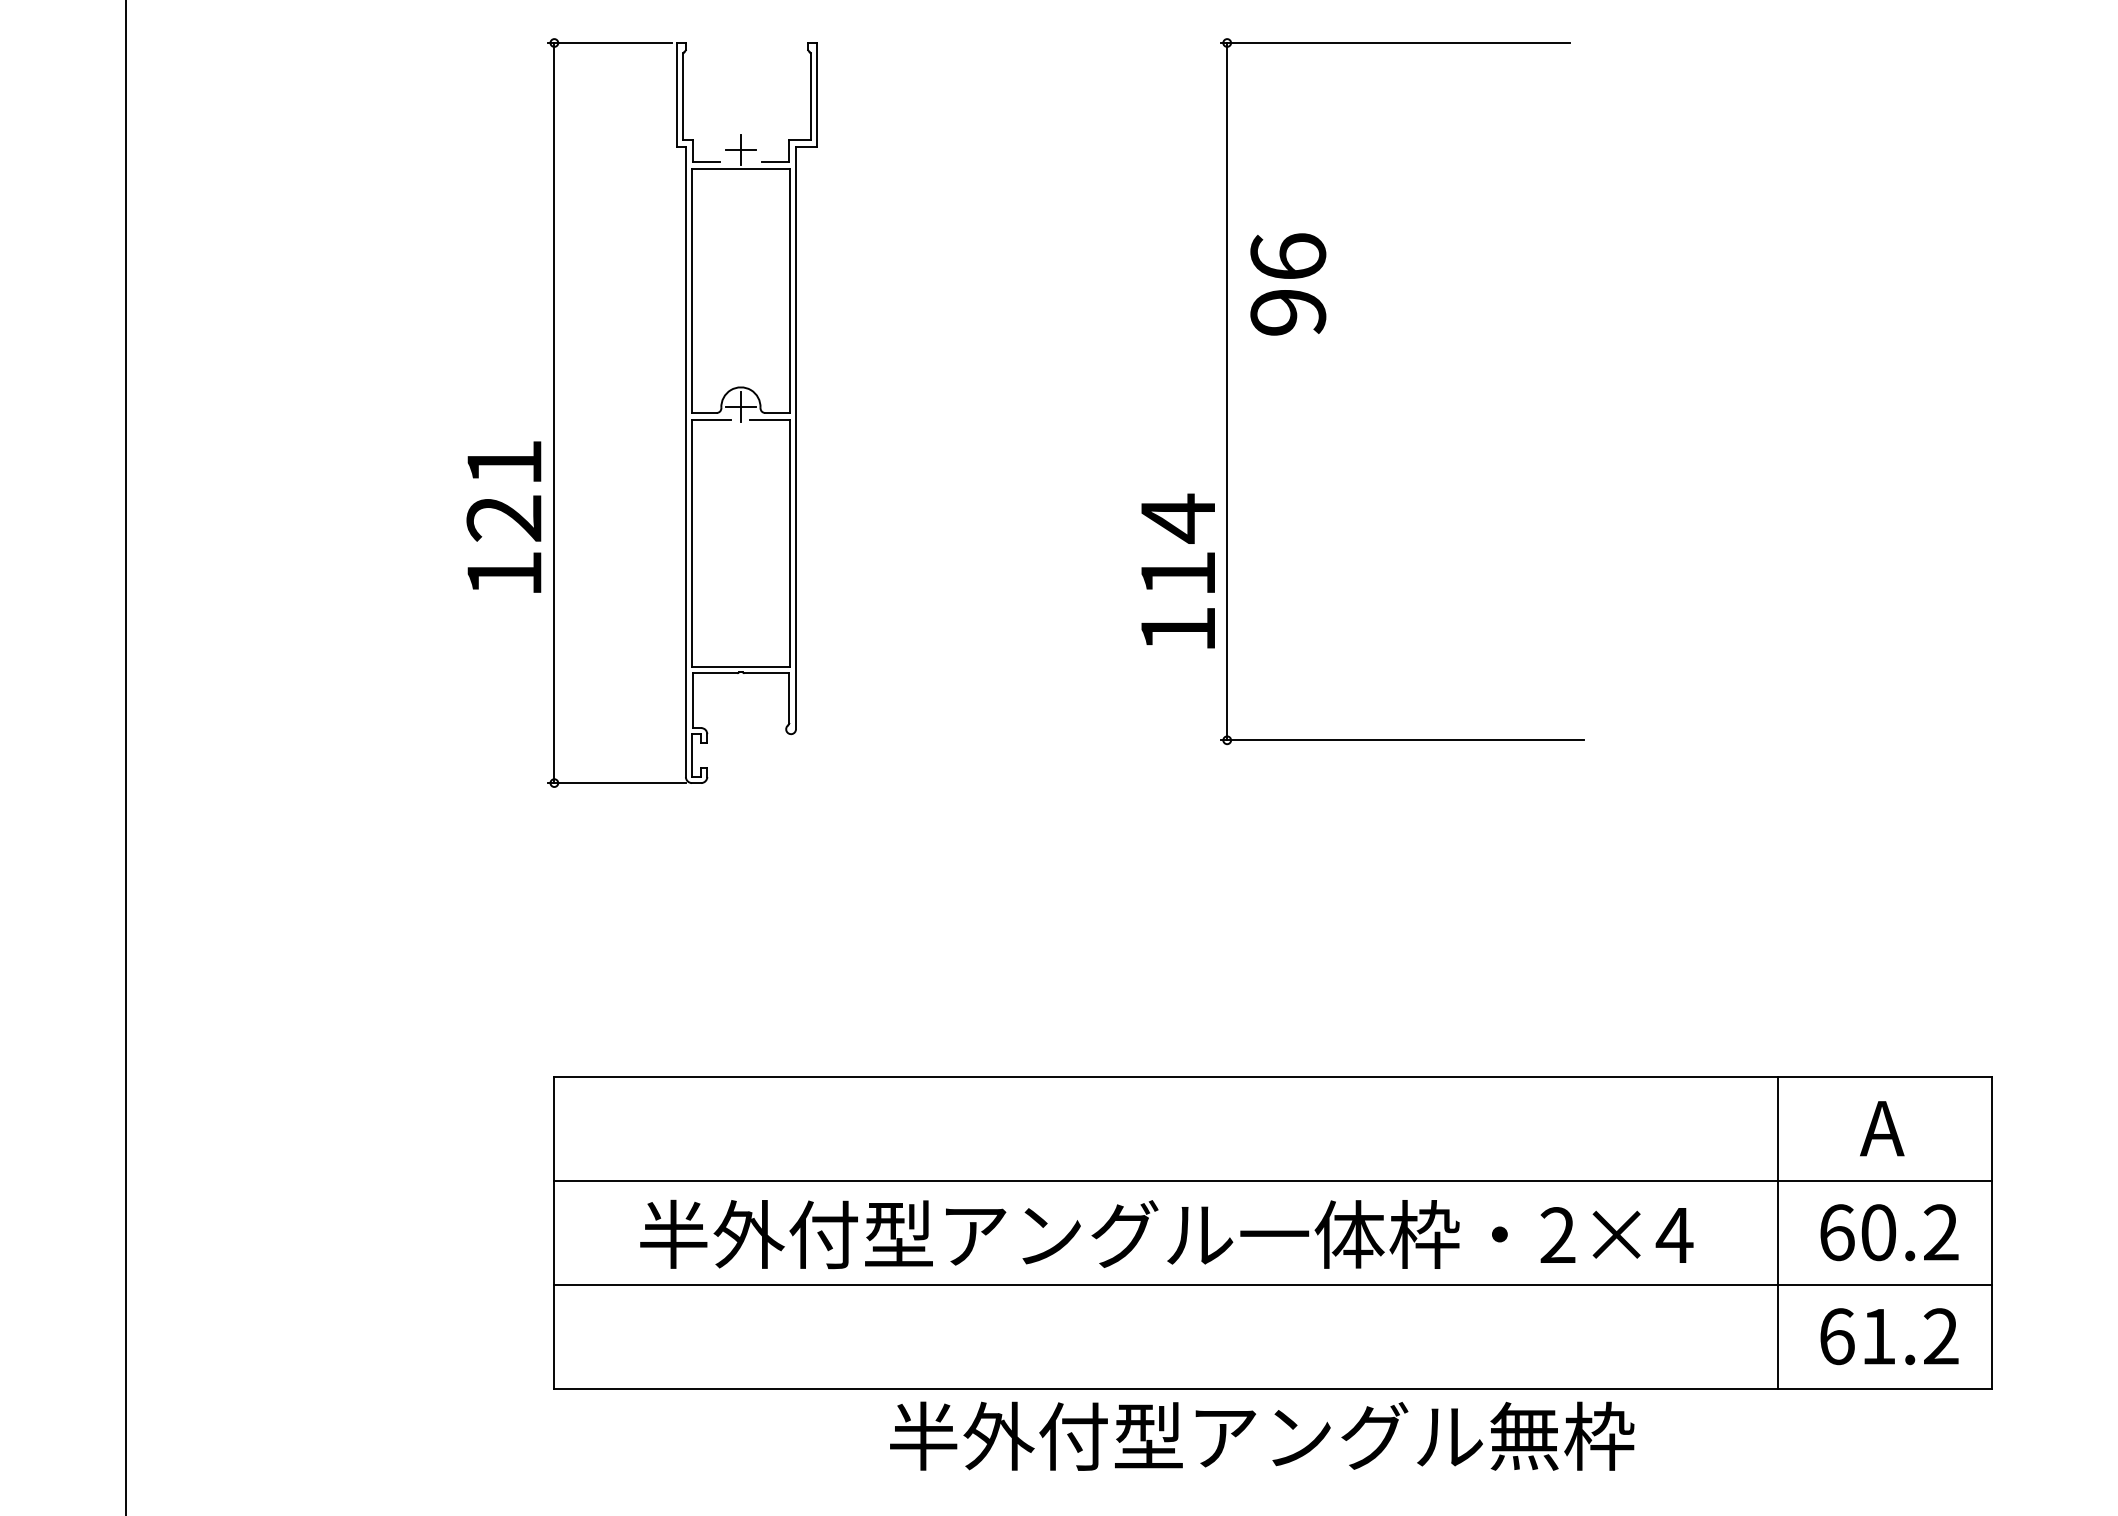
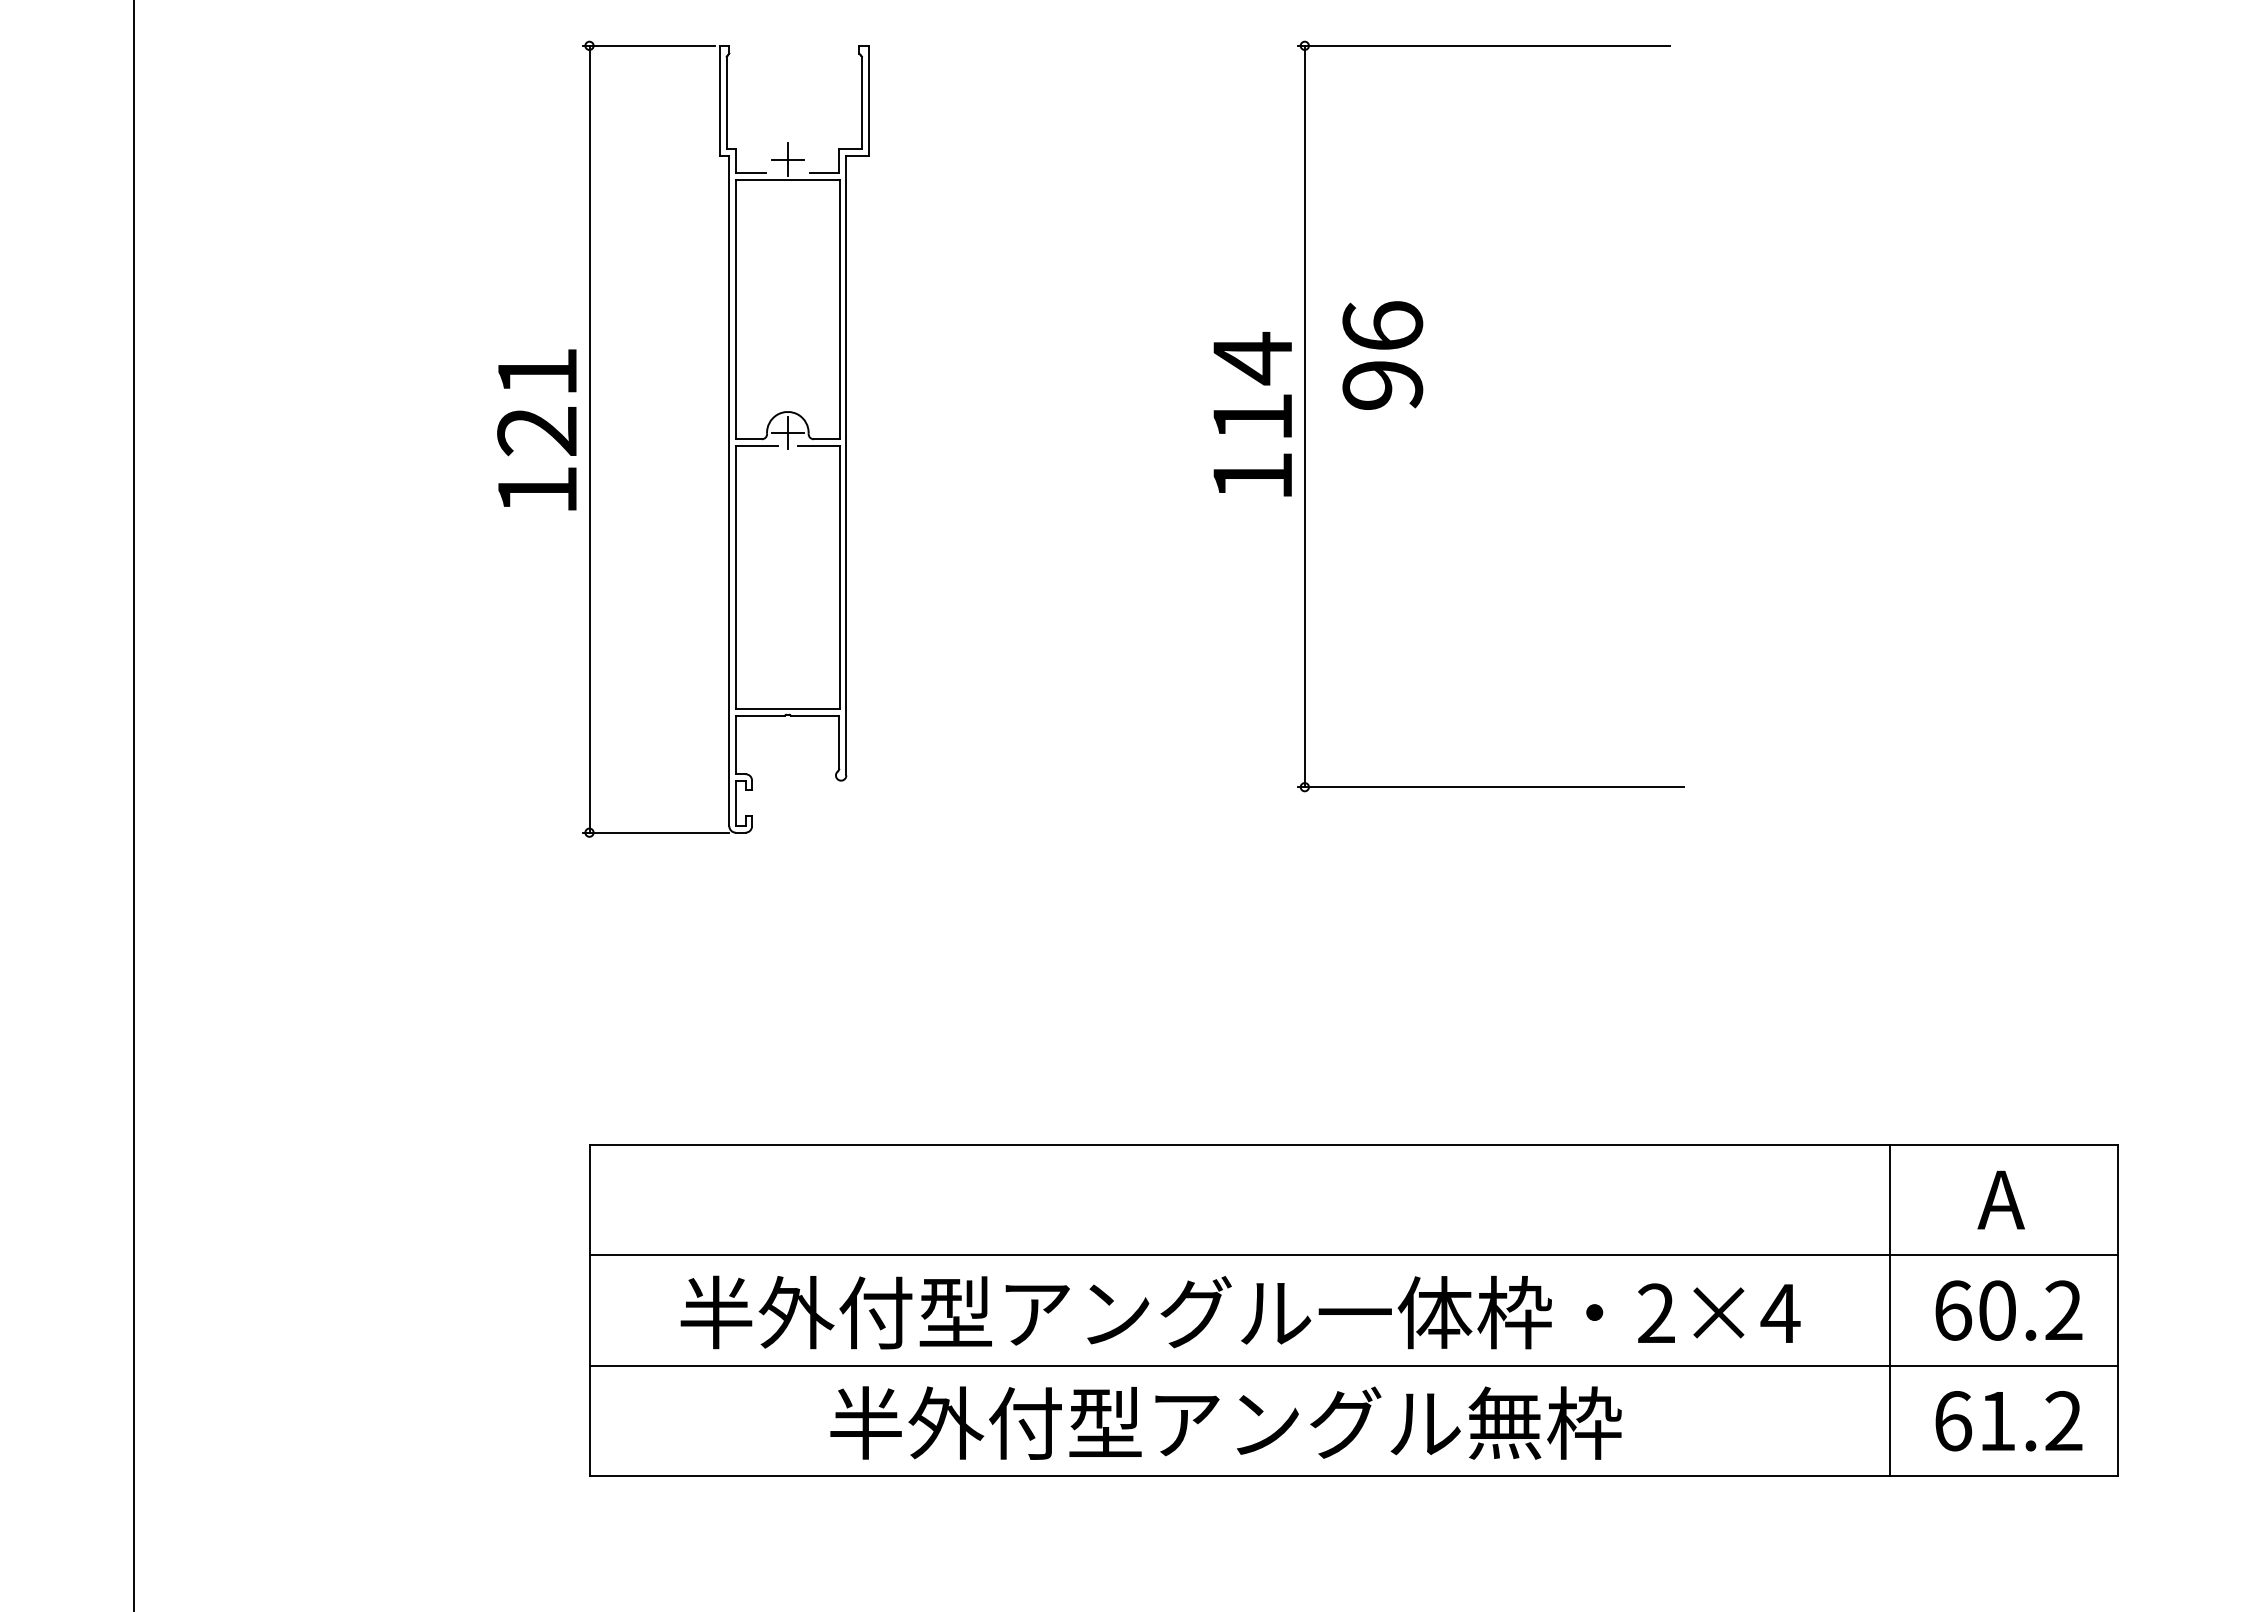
text: (1288, 284) -> (1382, 355), moved
text: (503, 516) -> (536, 429), moved
text: (1177, 571) -> (1252, 414), moved
text: (1261, 1435) -> (1225, 1422), moved

